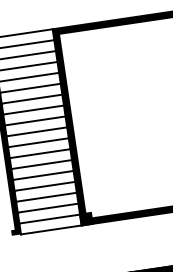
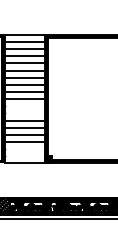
line: (38, 143) -> (24, 106), removed
line: (39, 153) -> (24, 113), removed
line: (47, 208) -> (24, 149), removed
line: (49, 219) -> (24, 156), removed

